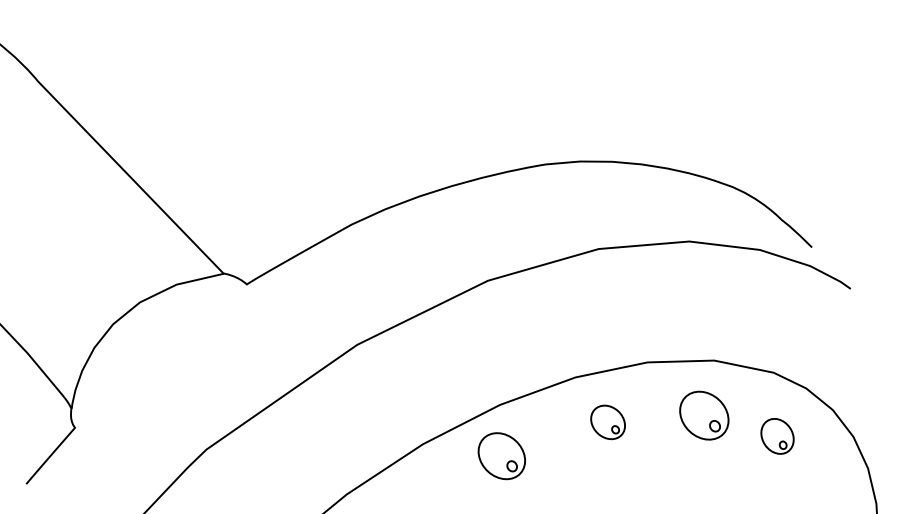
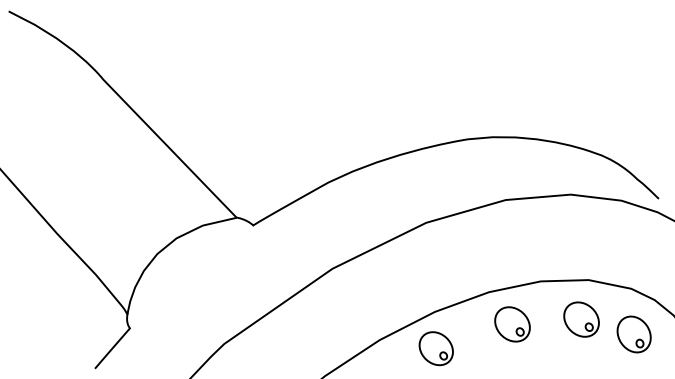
part: (608, 422) -> (512, 324), size x1.43
part: (776, 436) -> (633, 334), size x1.43

